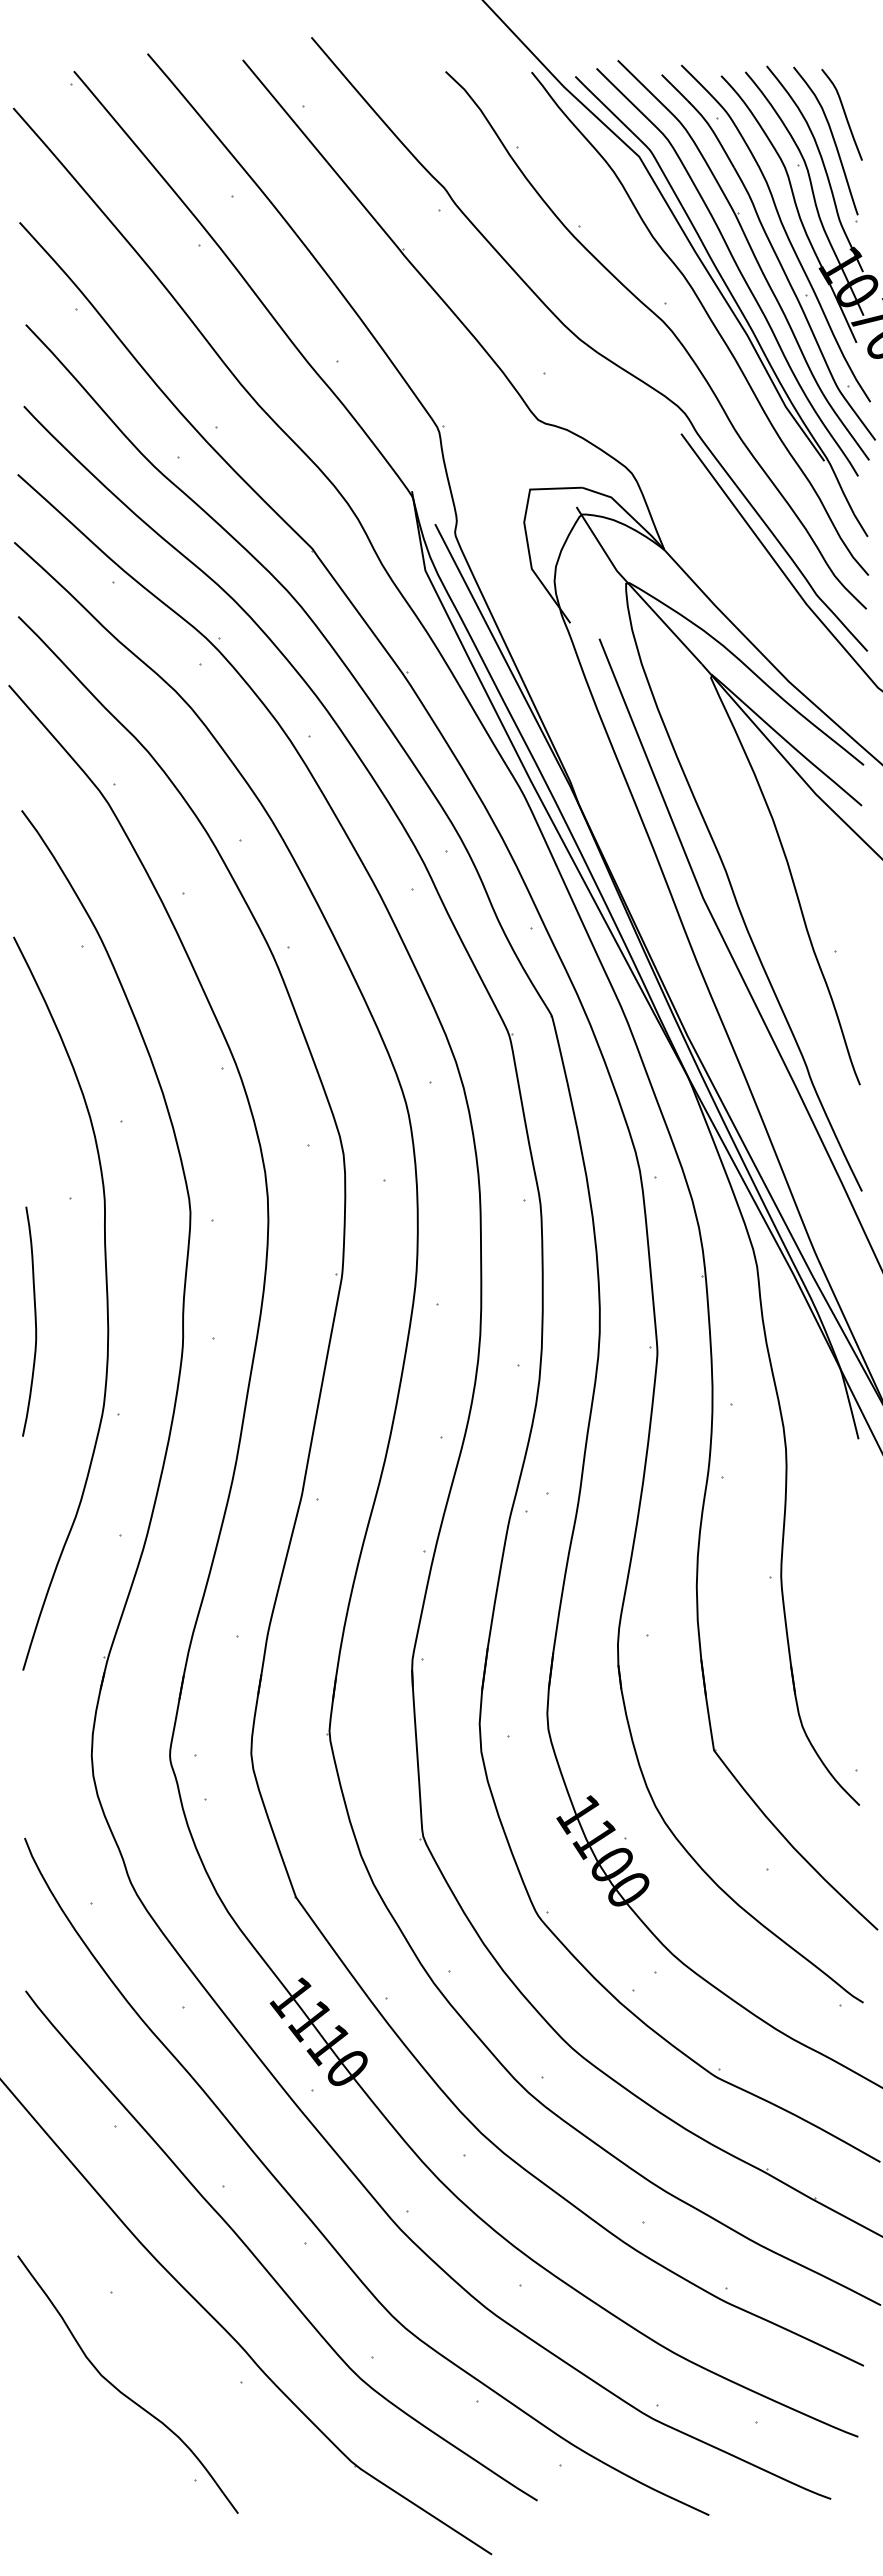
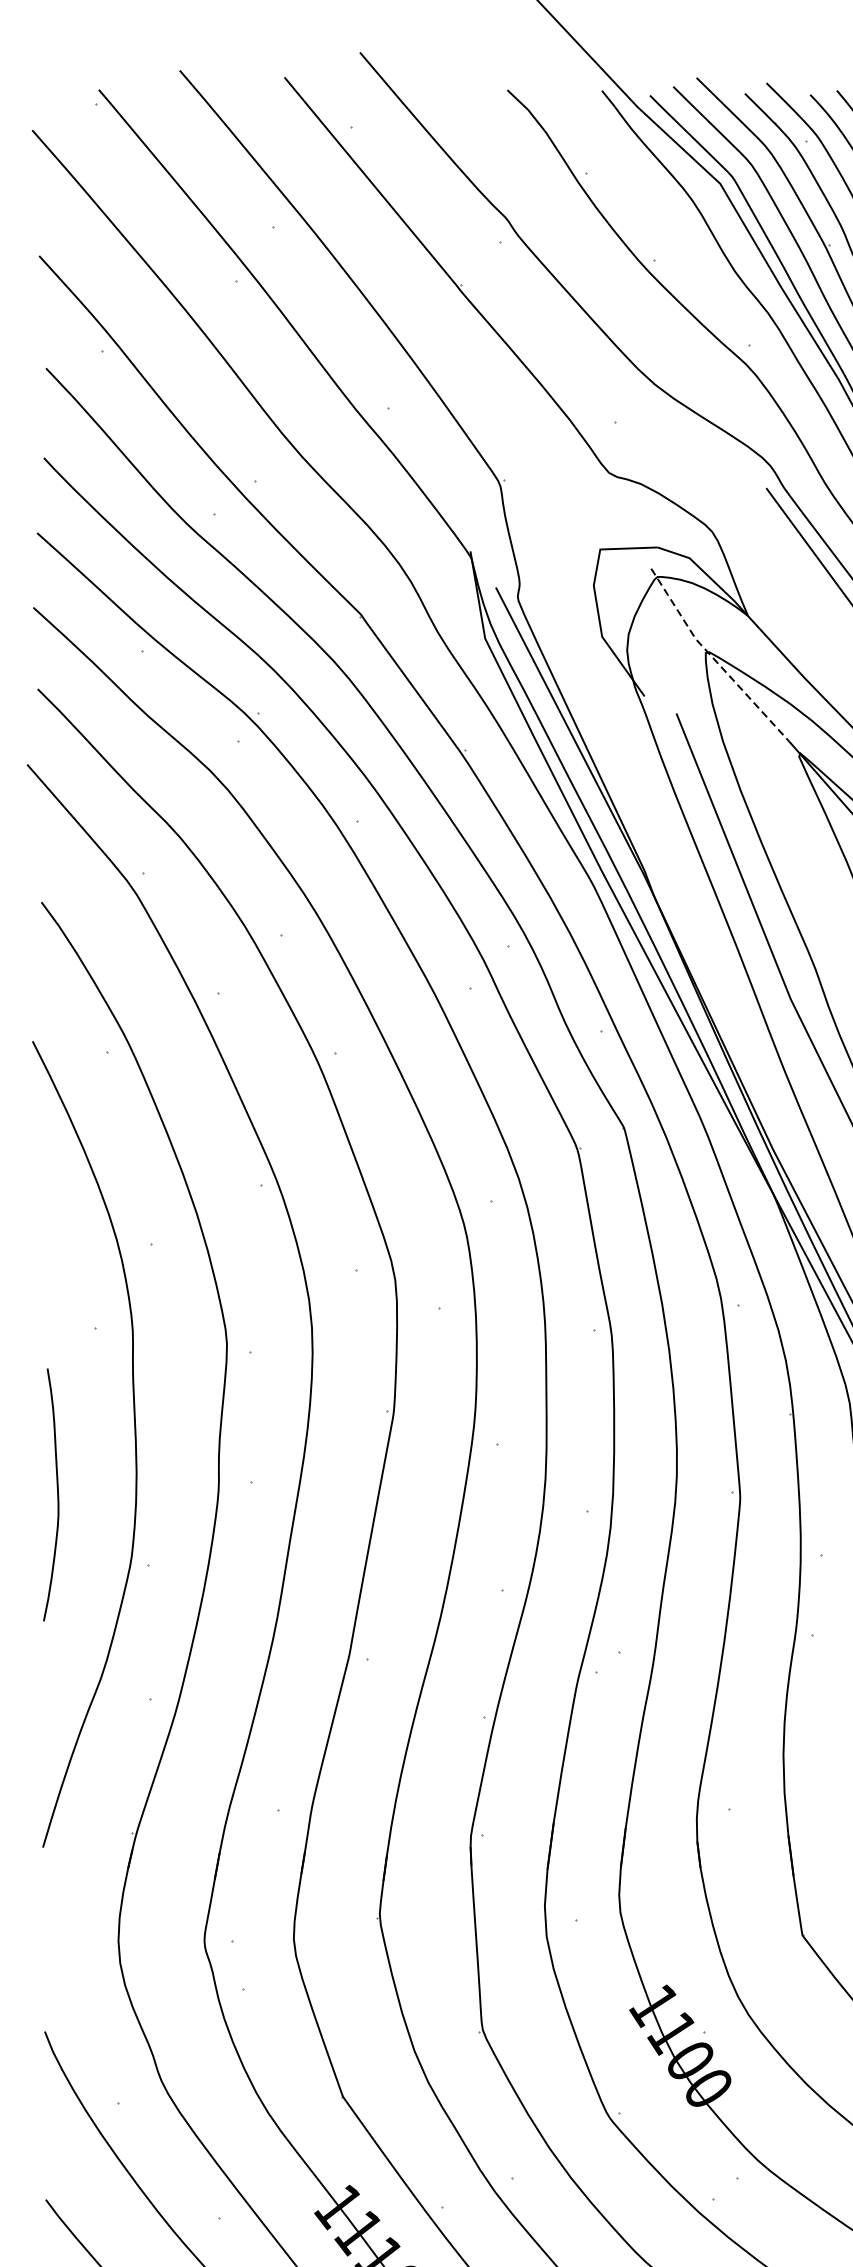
line: (633, 589) -> (713, 659), solid -> dashed
curve: (34, 1320) -> (56, 1493), moved

